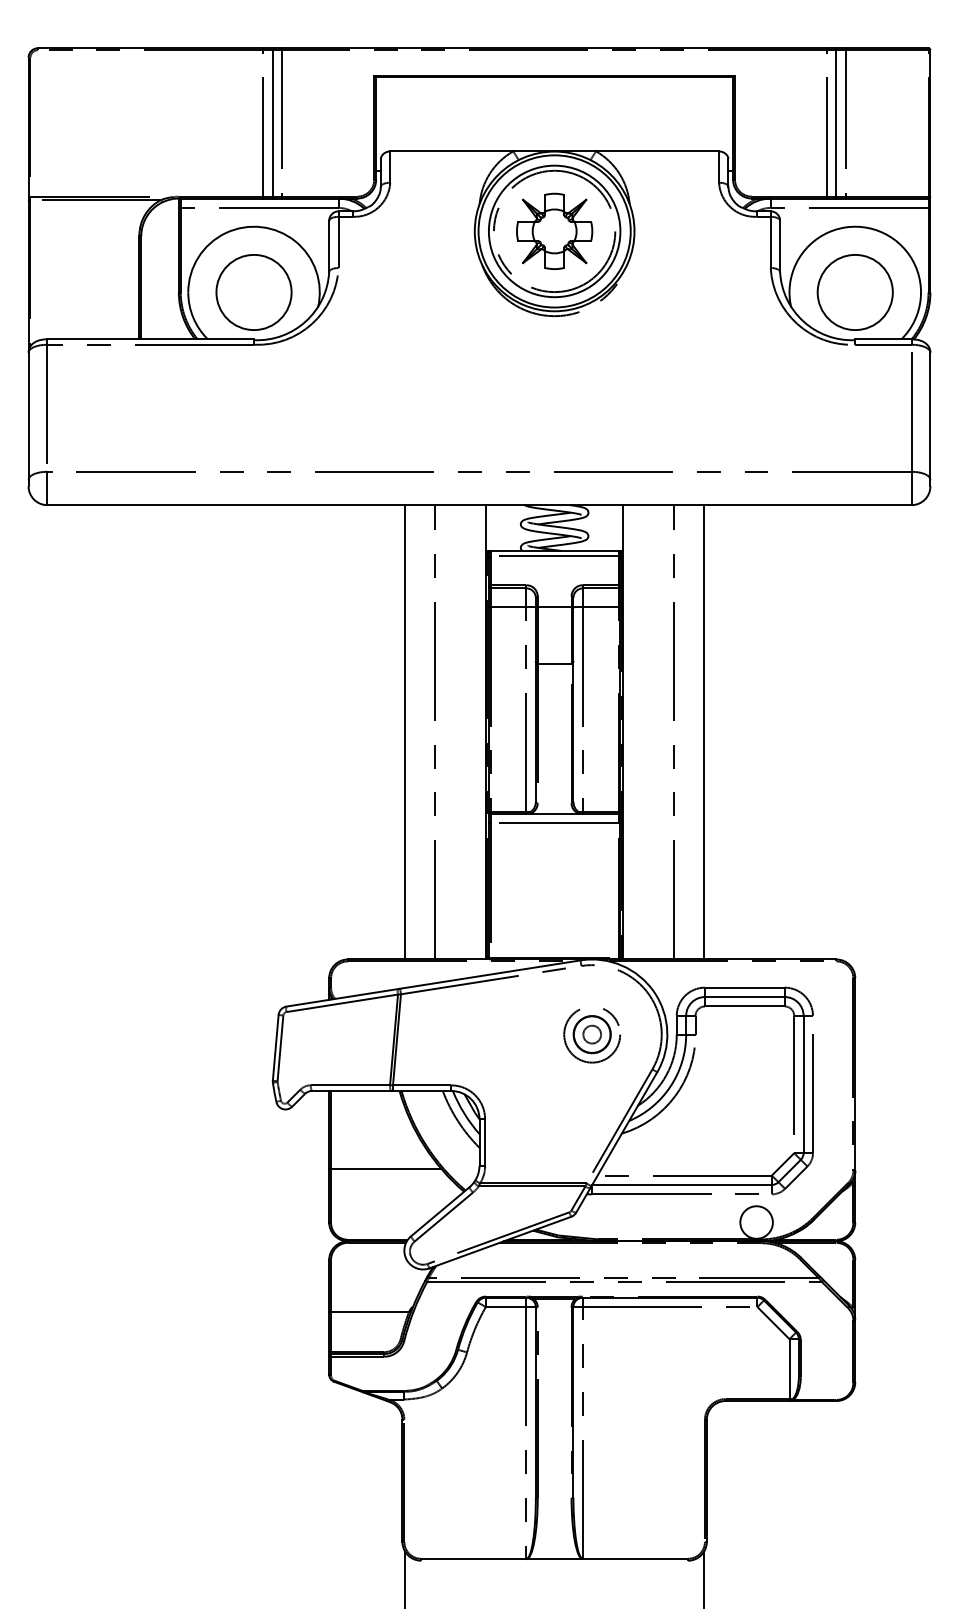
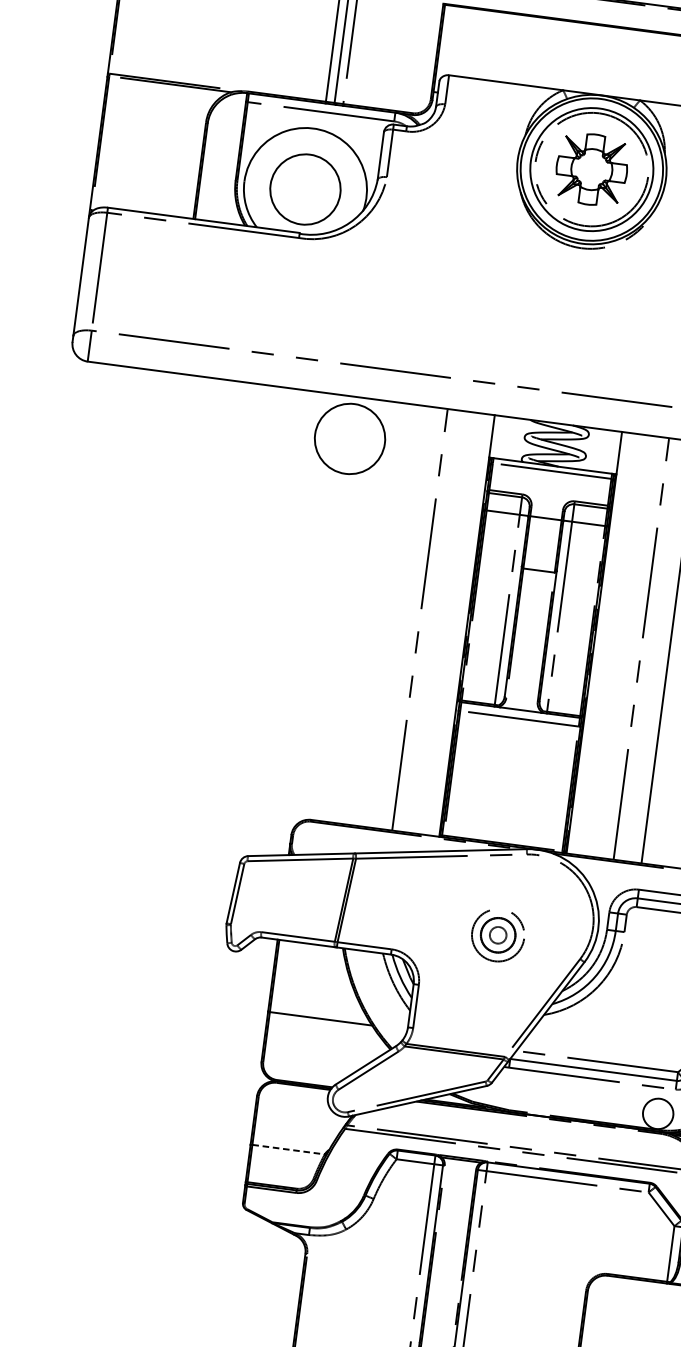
circle: (335, 550) -> (349, 438), added
line: (405, 732) -> (392, 616), removed
part: (592, 1035) -> (498, 936), moved
line: (370, 1311) -> (289, 1149), solid -> dashed

